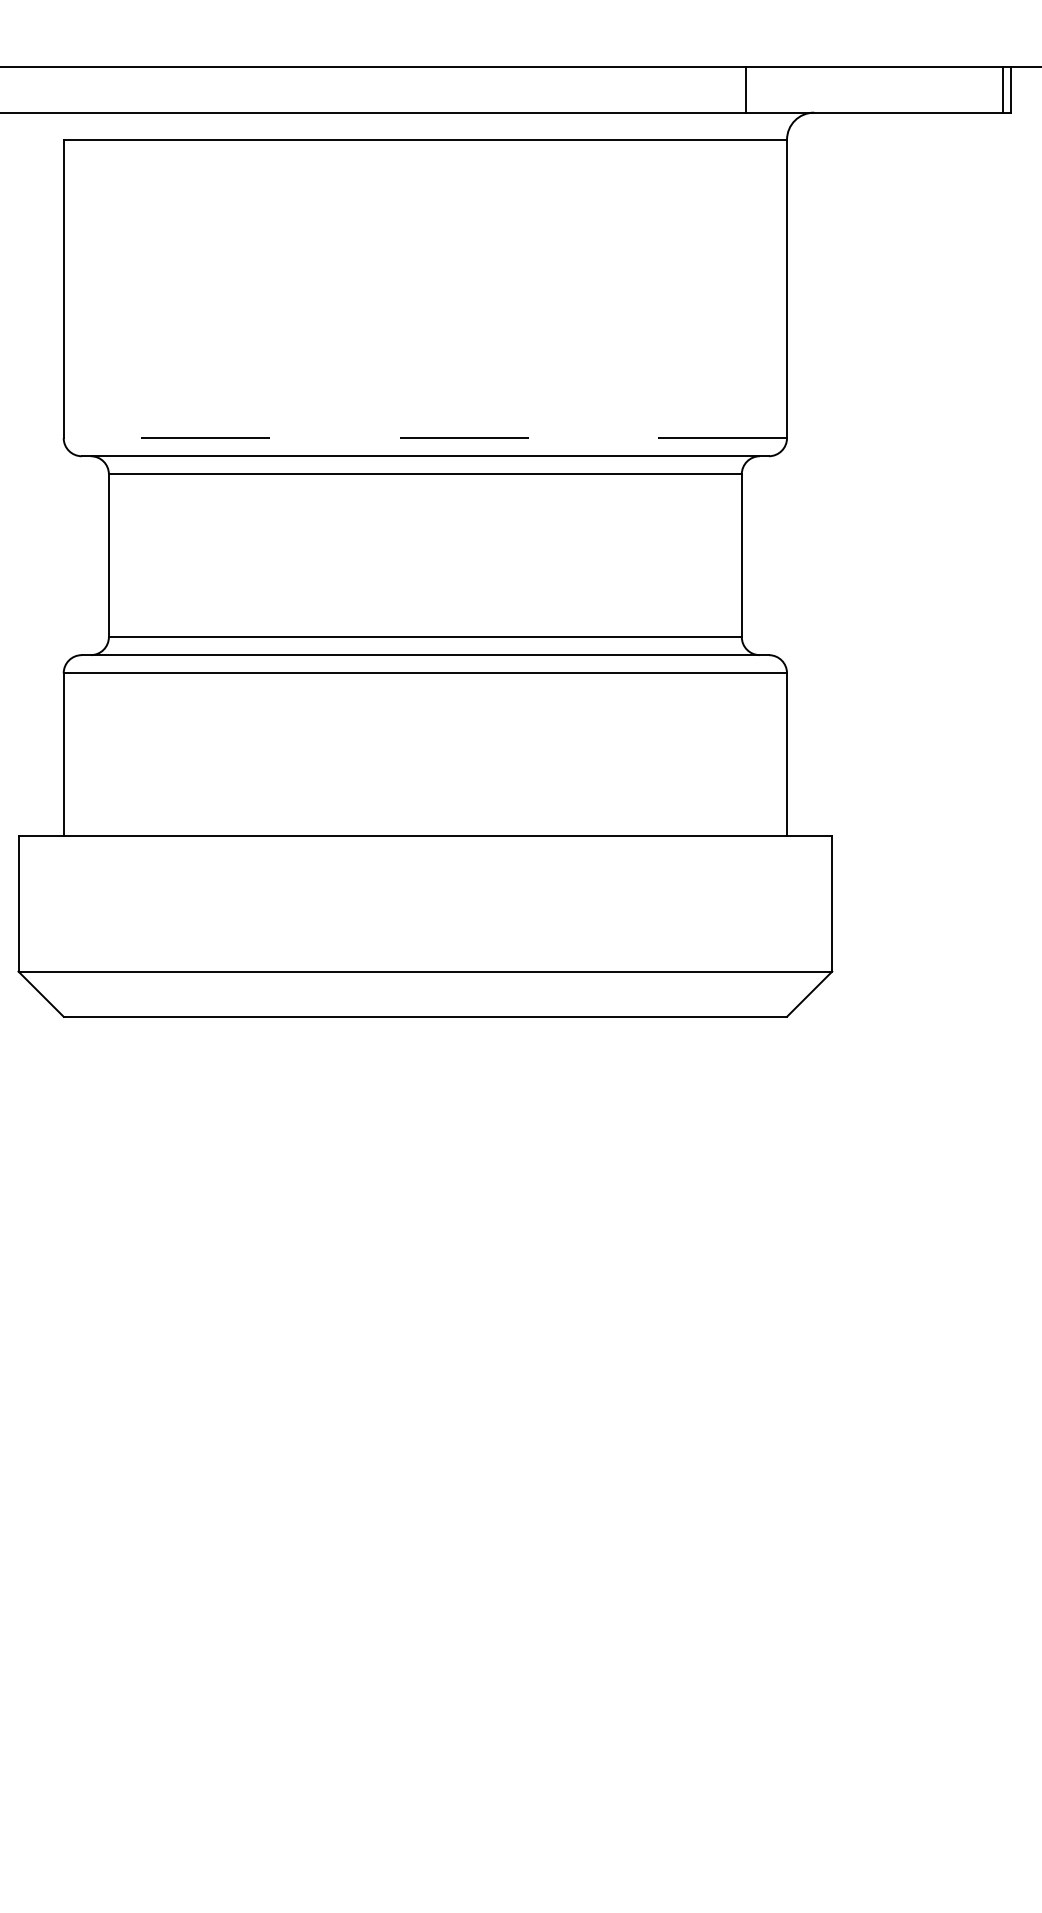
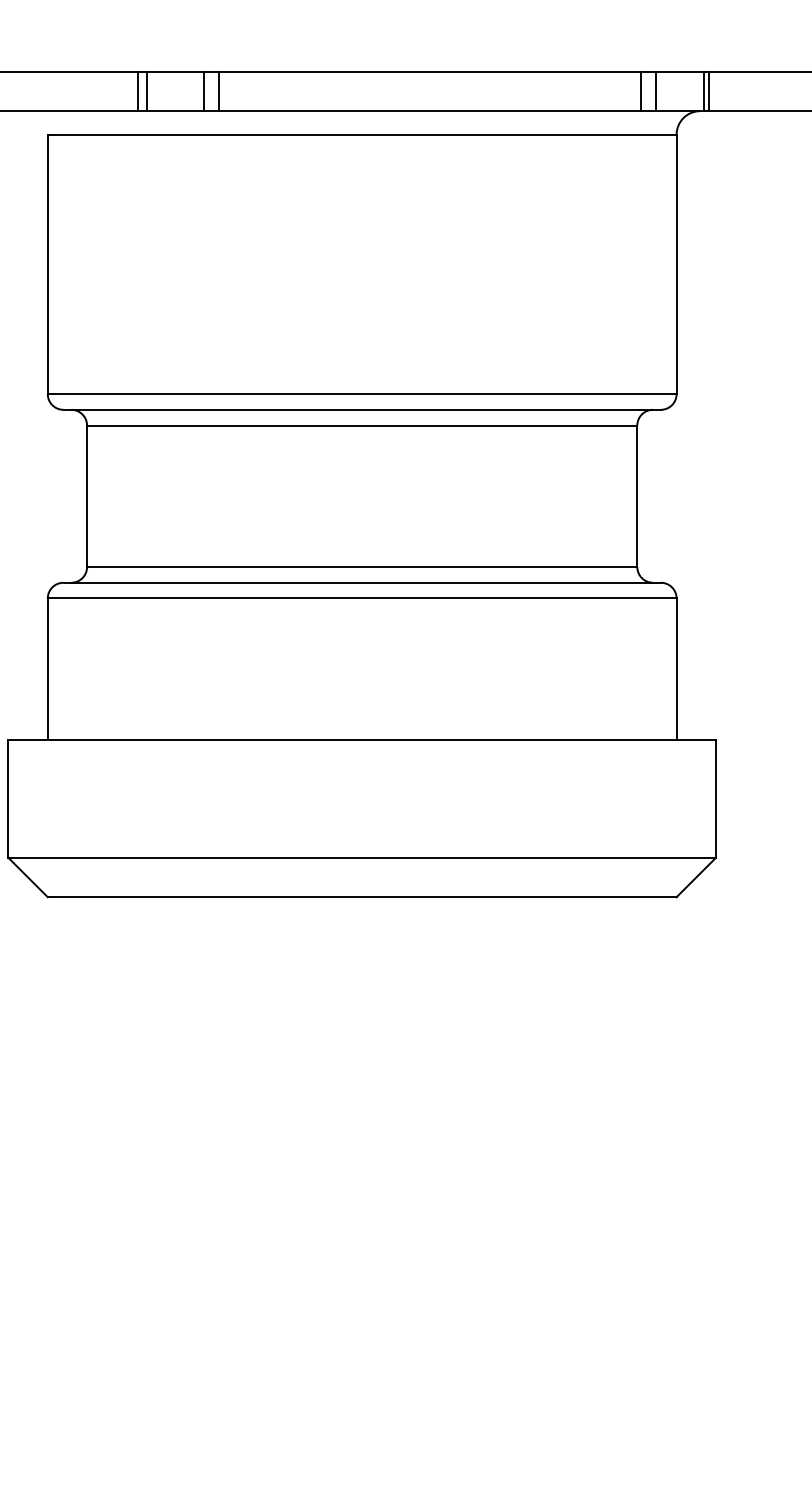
line: (167, 89) -> (138, 90), added
line: (178, 89) -> (147, 90), added
line: (242, 89) -> (203, 90), added
line: (260, 89) -> (218, 90), added
line: (763, 89) -> (656, 90), added
line: (817, 89) -> (703, 90), added
line: (823, 89) -> (708, 90), added
line: (425, 438) -> (362, 394), dashed -> solid

